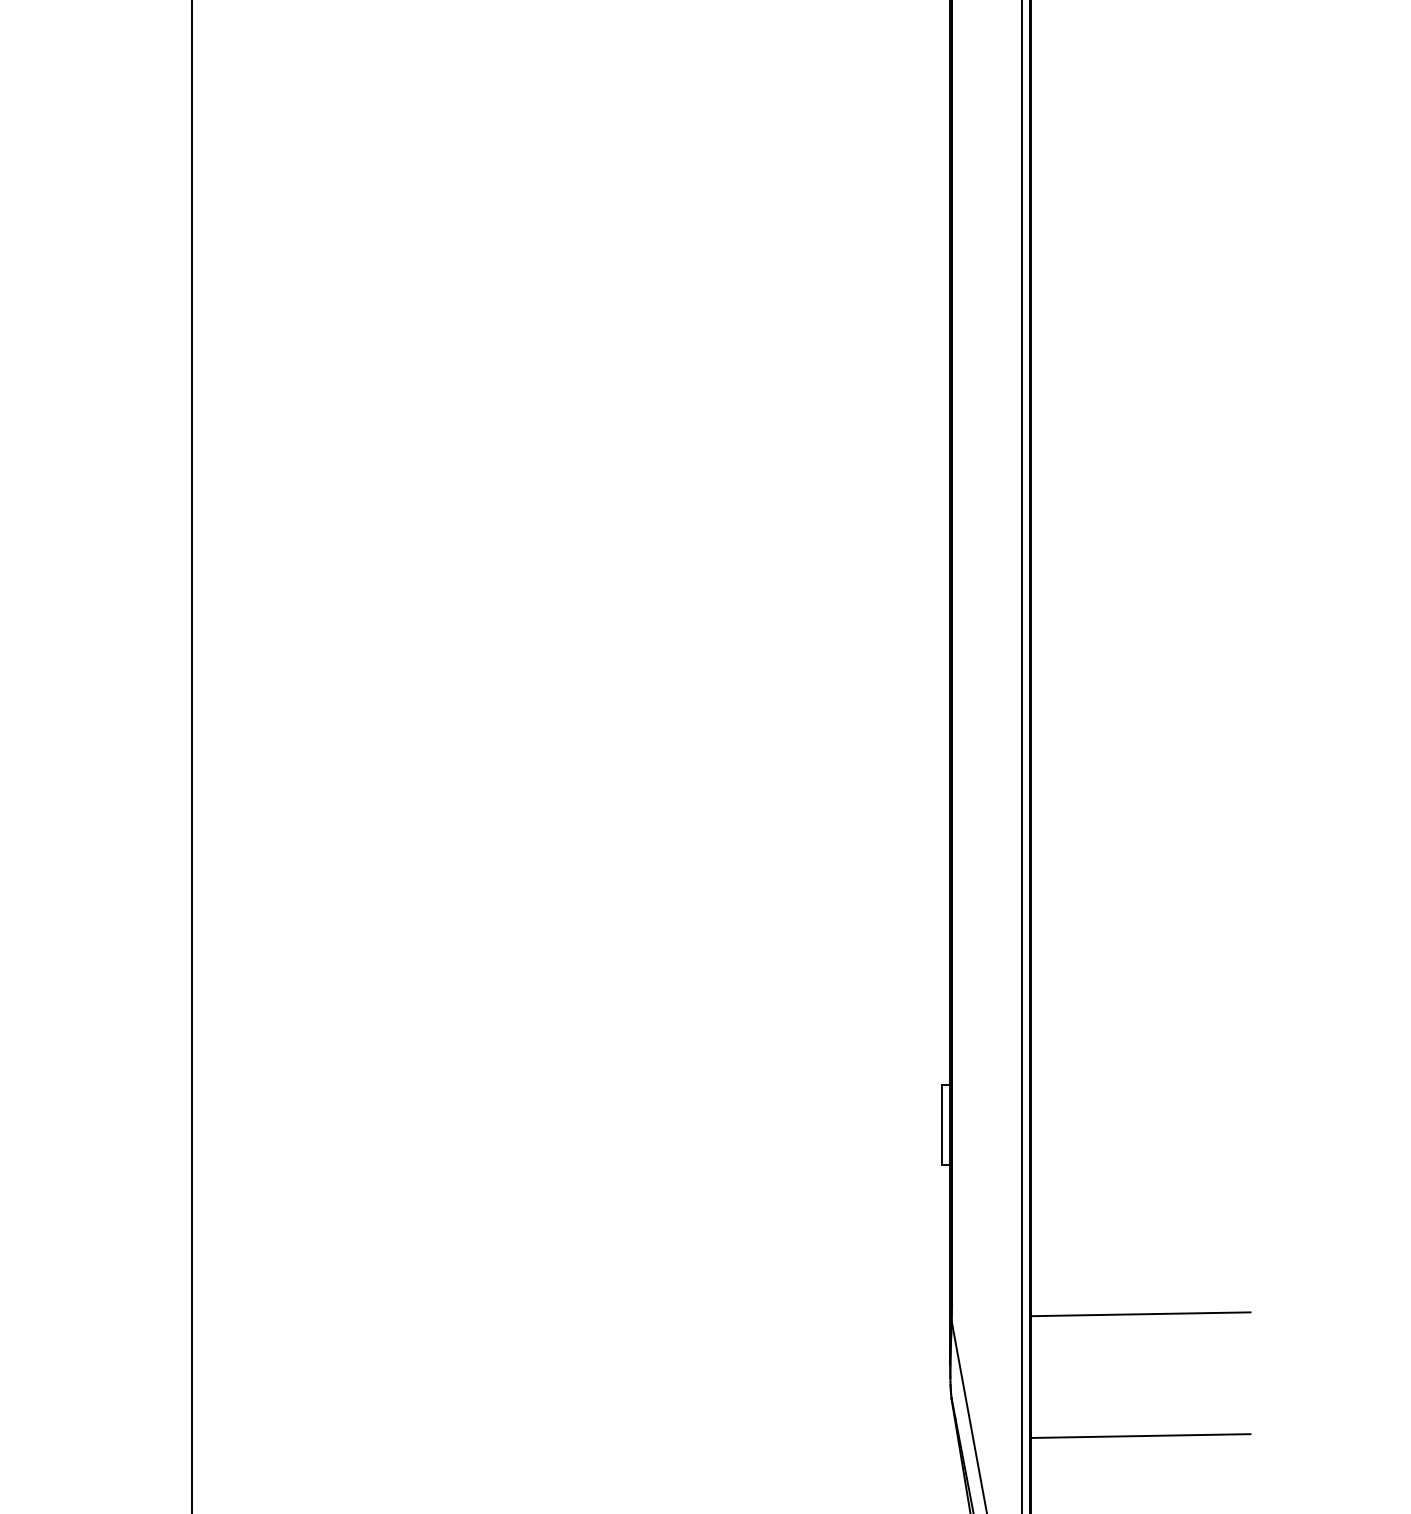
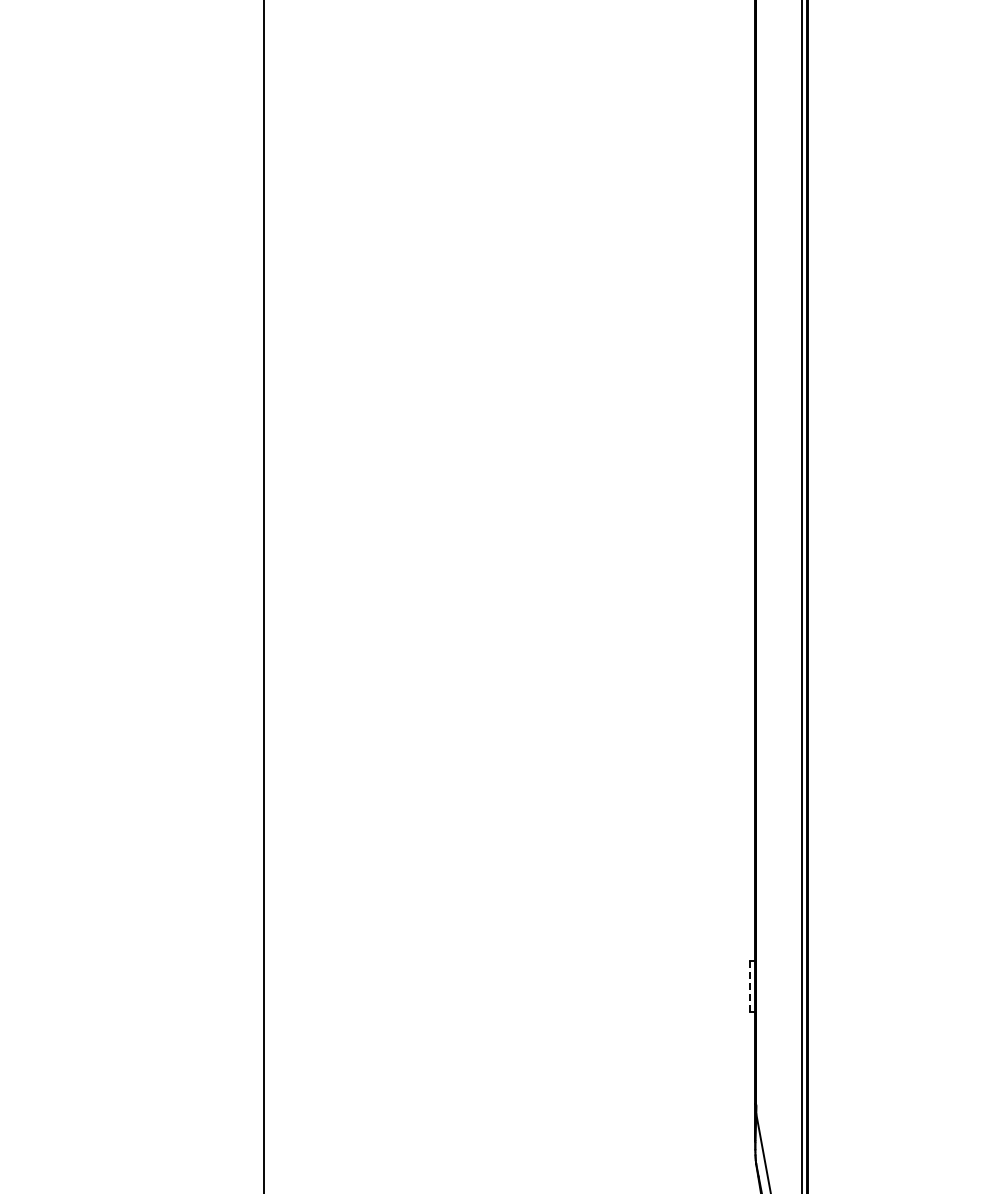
line: (941, 1124) -> (749, 986), solid -> dashed
line: (1140, 1313) -> (878, 1108), removed
line: (1140, 1435) -> (878, 1187), removed

